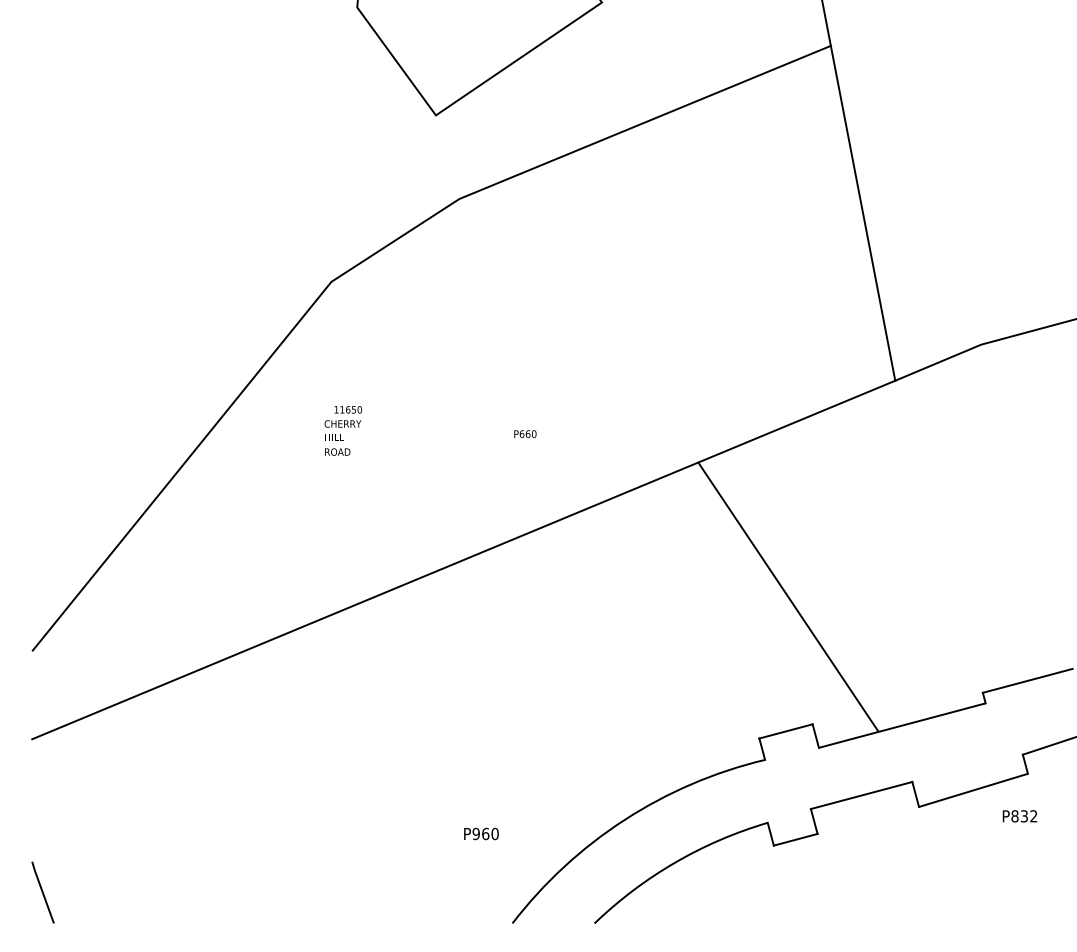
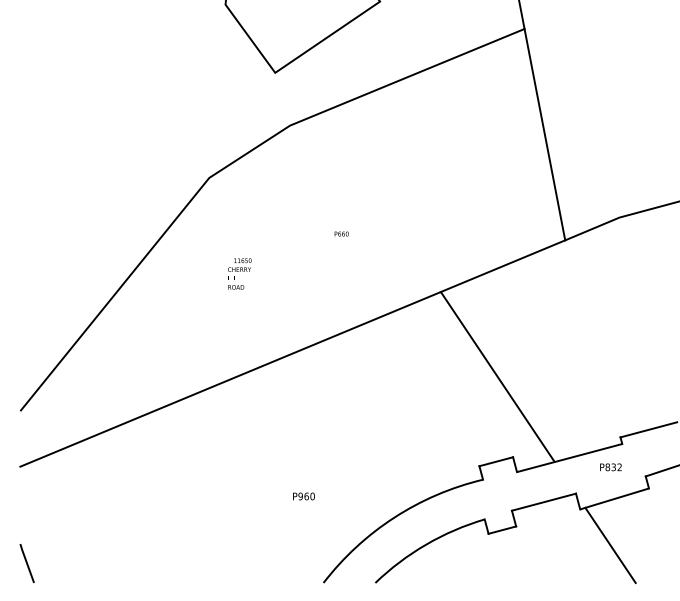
text: (342, 430) -> (239, 273), moved
text: (525, 433) -> (341, 233), moved
text: (1019, 816) -> (610, 467), moved
text: (480, 834) -> (303, 496), moved
line: (966, 864) -> (610, 545), added

